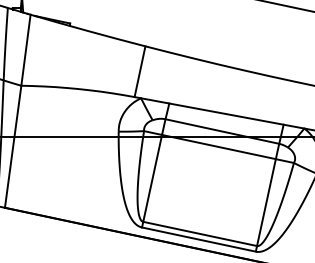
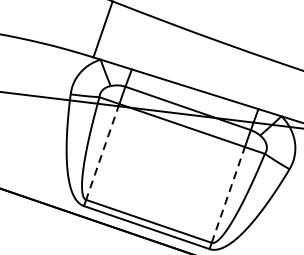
line: (152, 178) -> (102, 152), solid -> dashed
line: (266, 202) -> (228, 194), solid -> dashed

